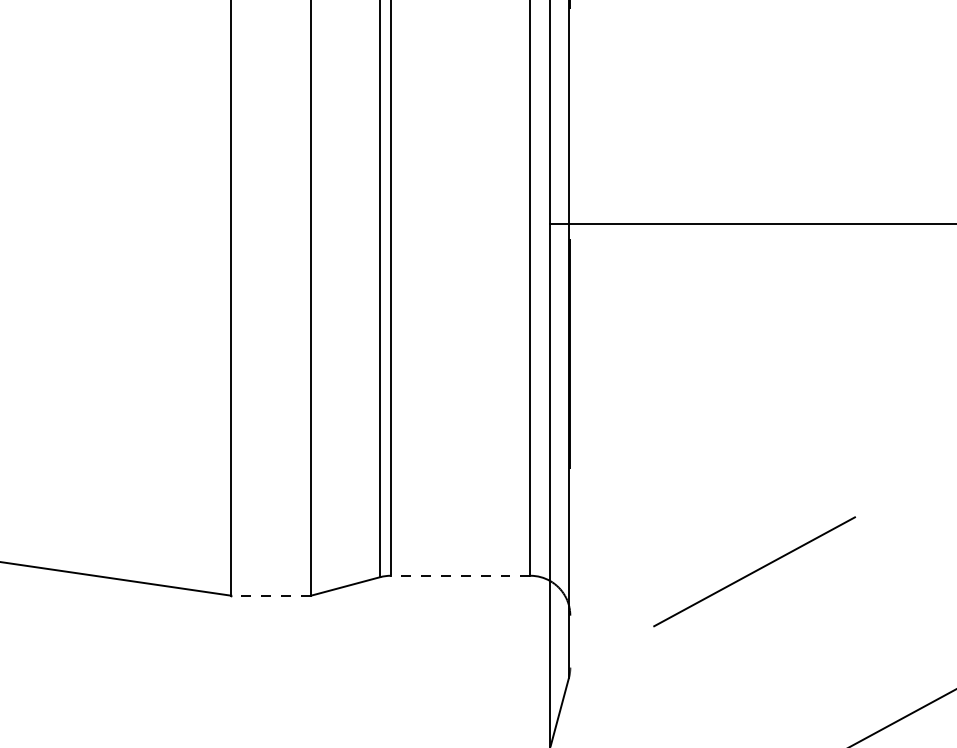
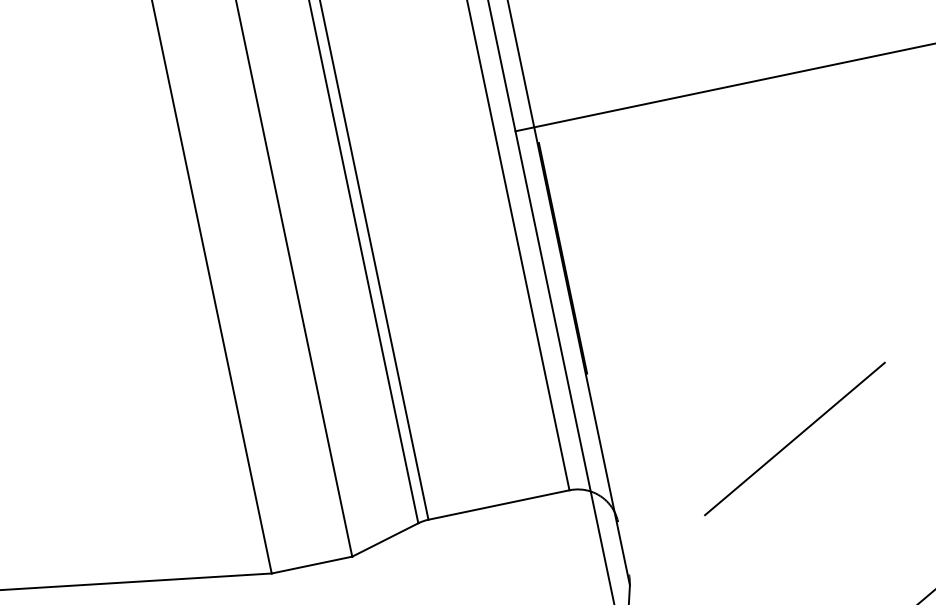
line: (460, 575) -> (498, 504), dashed -> solid
line: (271, 595) -> (312, 564), dashed -> solid

